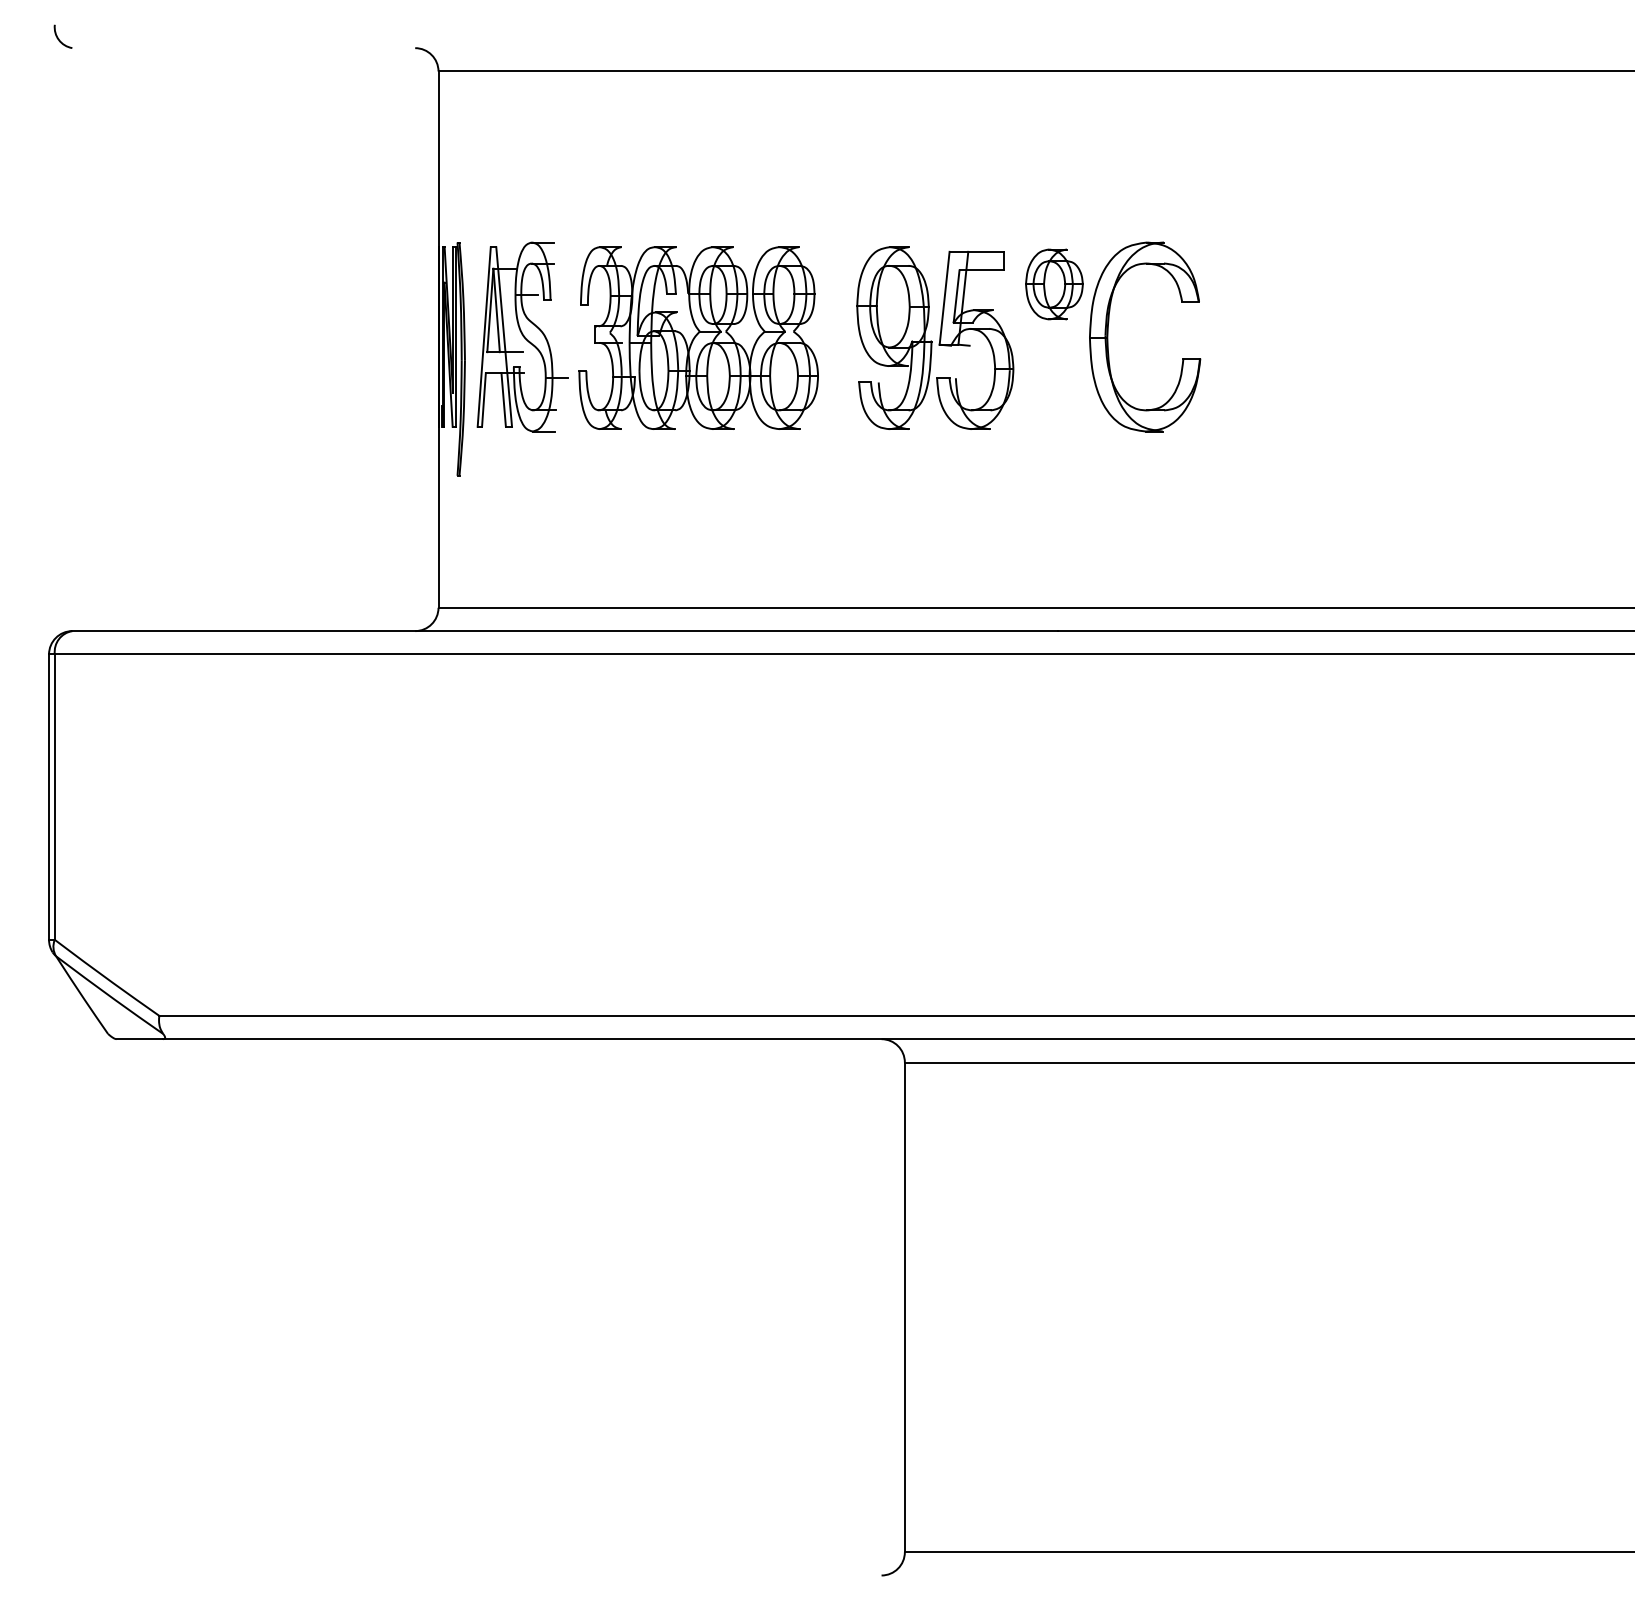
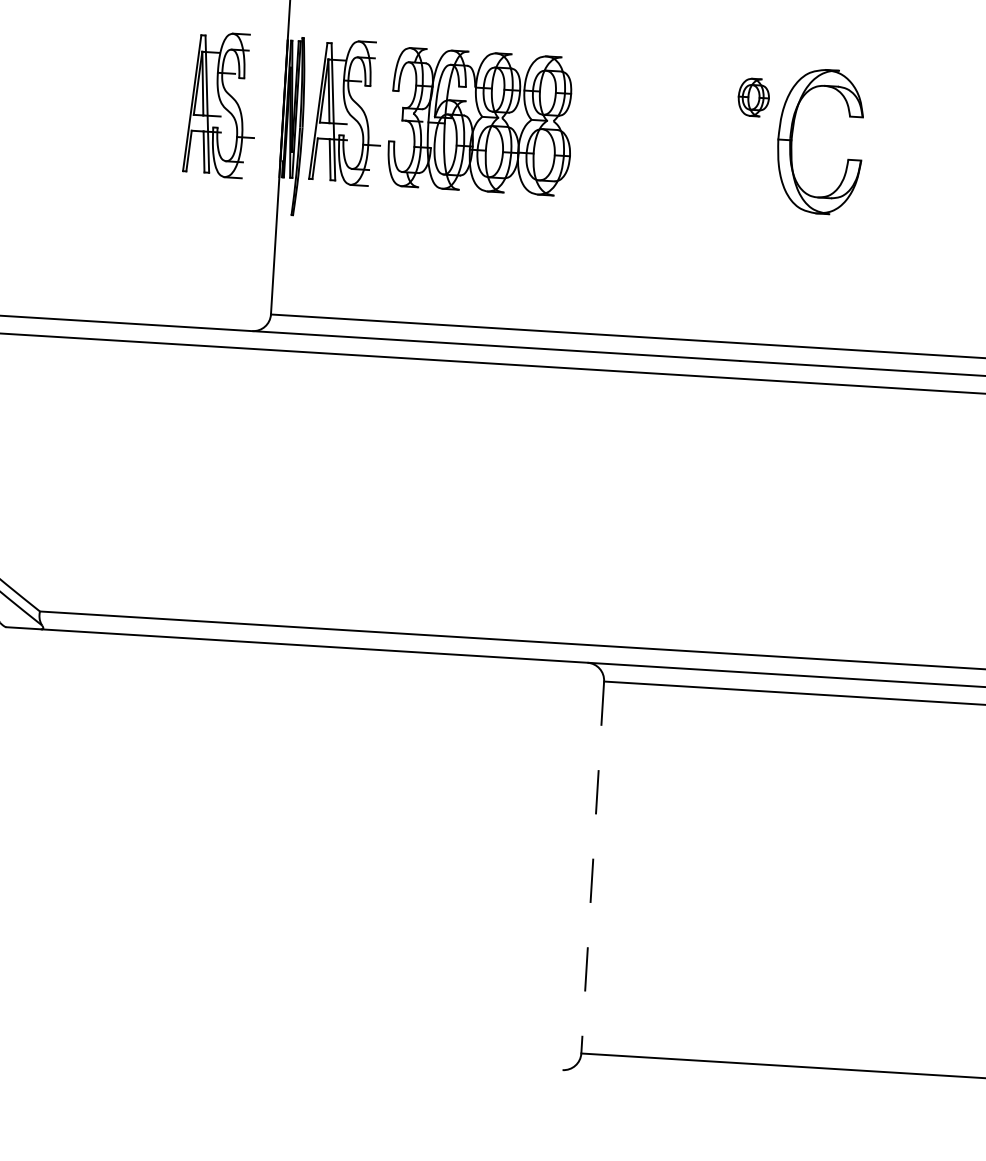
part: (1054, 284) -> (753, 97), size x0.7
part: (356, 336) -> (221, 104), added
part: (935, 337) -> (661, 132), removed
line: (904, 1307) -> (592, 867), solid -> dashed

